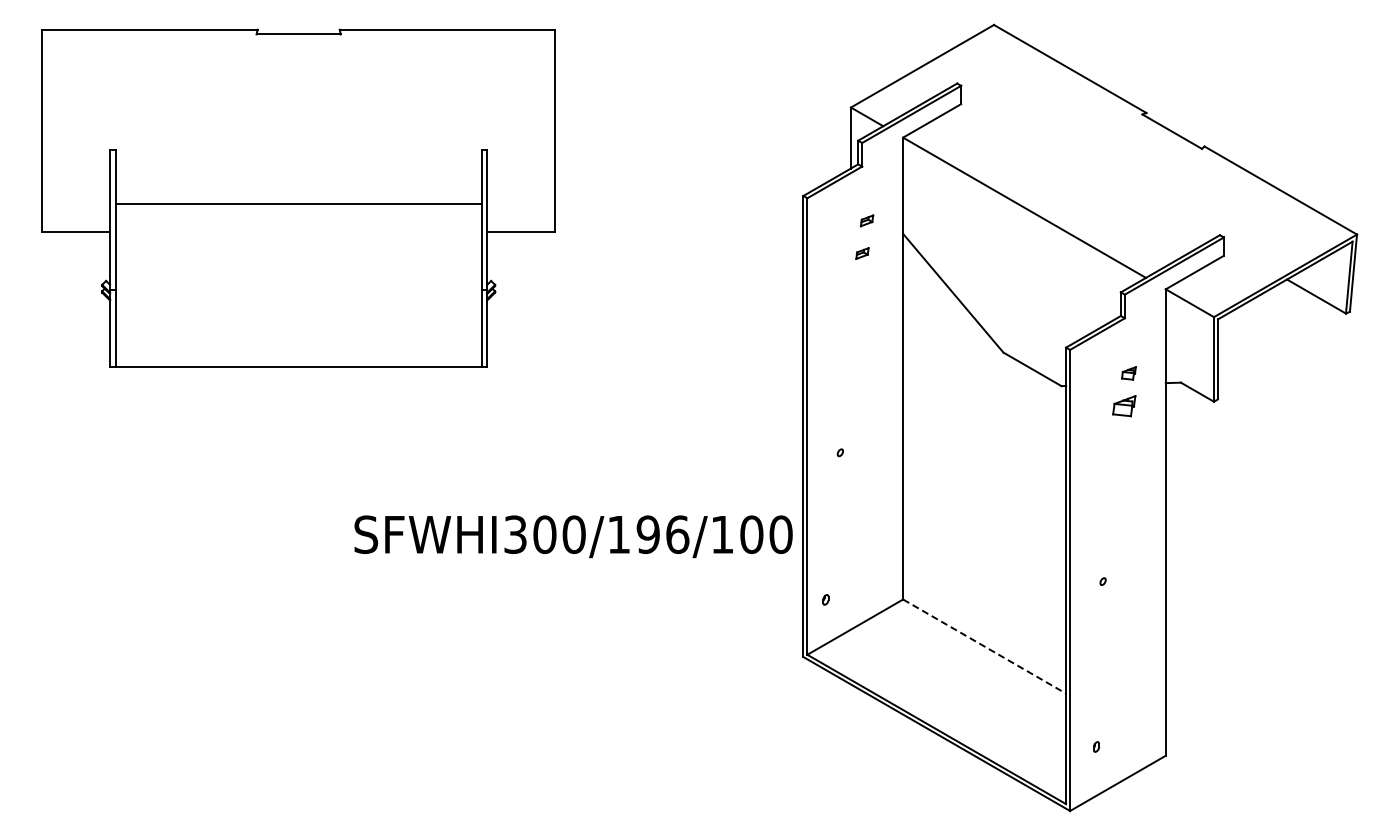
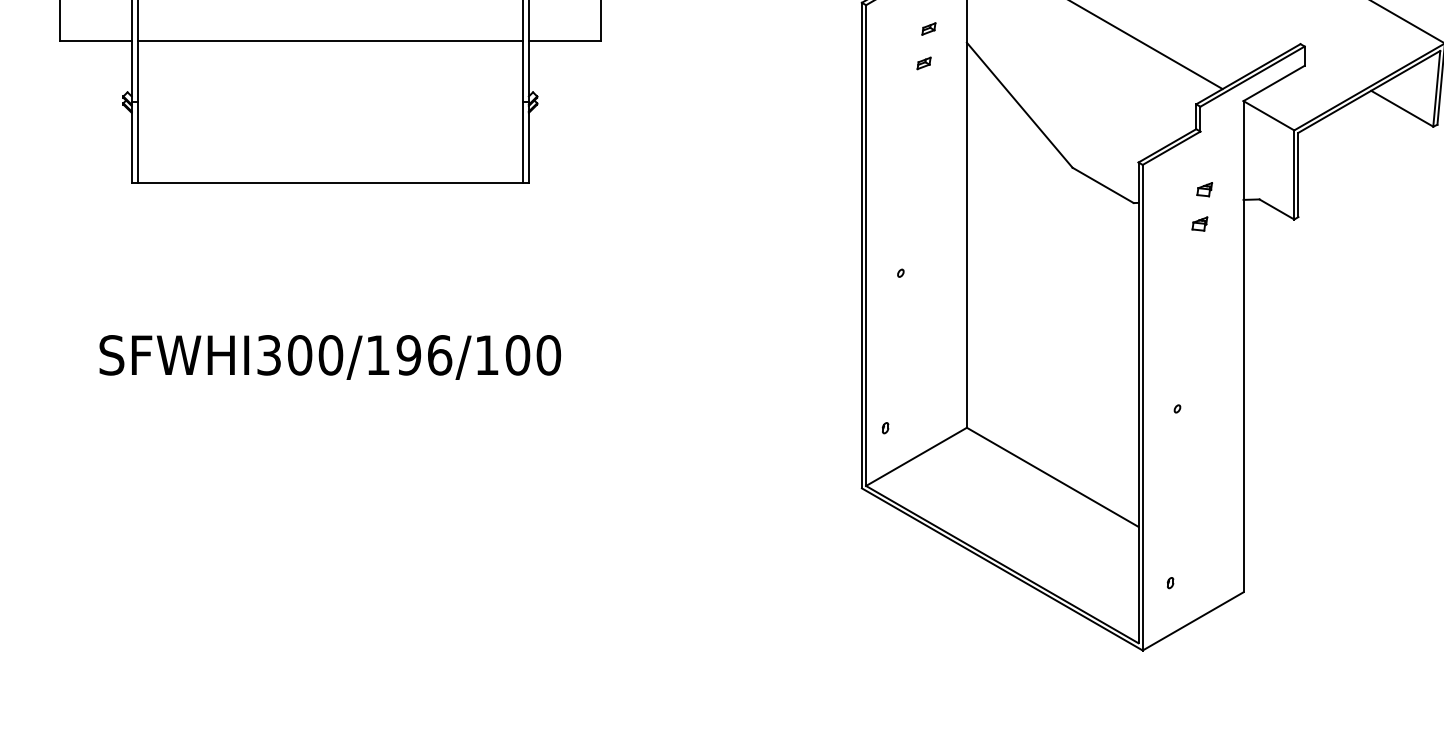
line: (298, 204) -> (330, 41), moved
part: (1124, 405) -> (1200, 223), size x0.62
text: (573, 536) -> (330, 357), moved
line: (985, 646) -> (1053, 477), dashed -> solid

